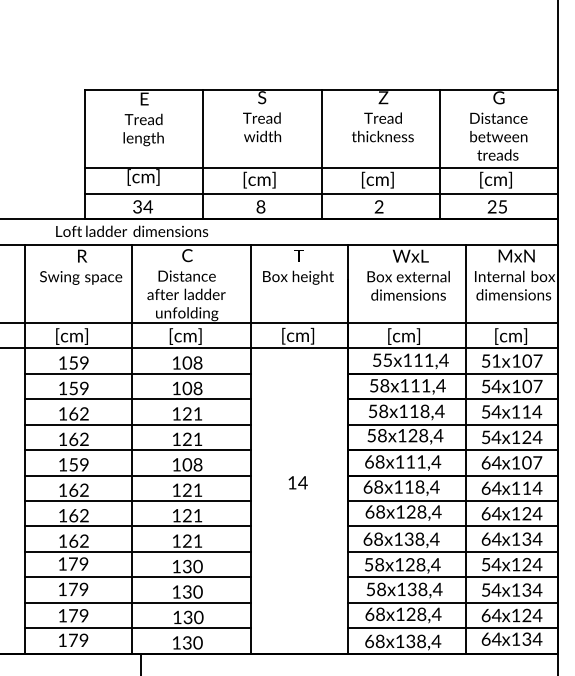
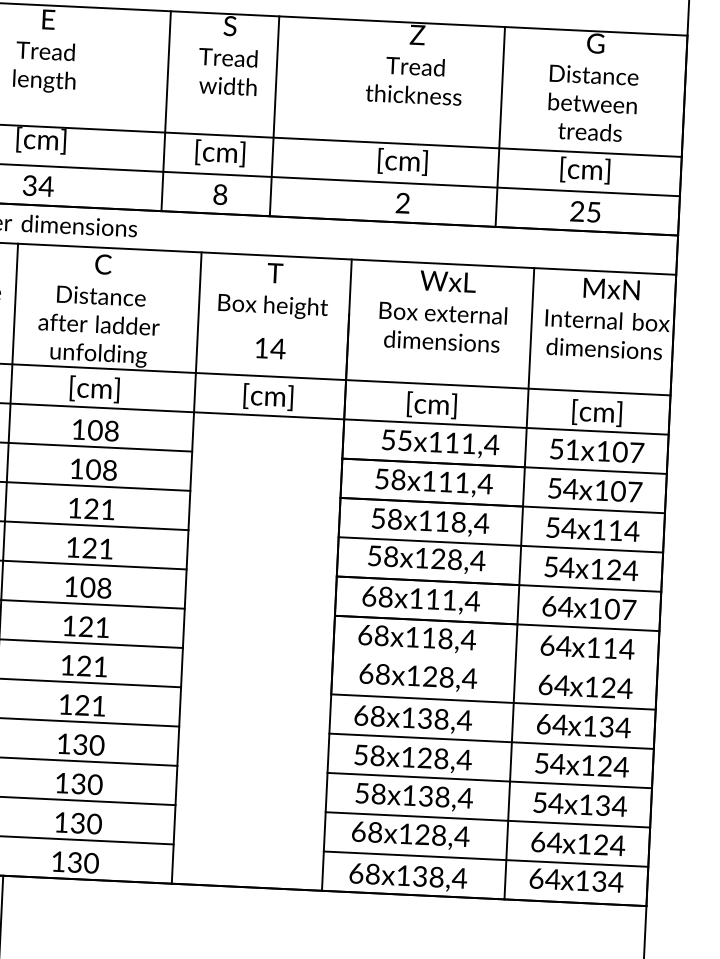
line: (203, 154) -> (166, 111), moved
line: (321, 154) -> (274, 116), moved
text: (297, 482) -> (269, 348), moved
line: (452, 501) -> (494, 663), removed

